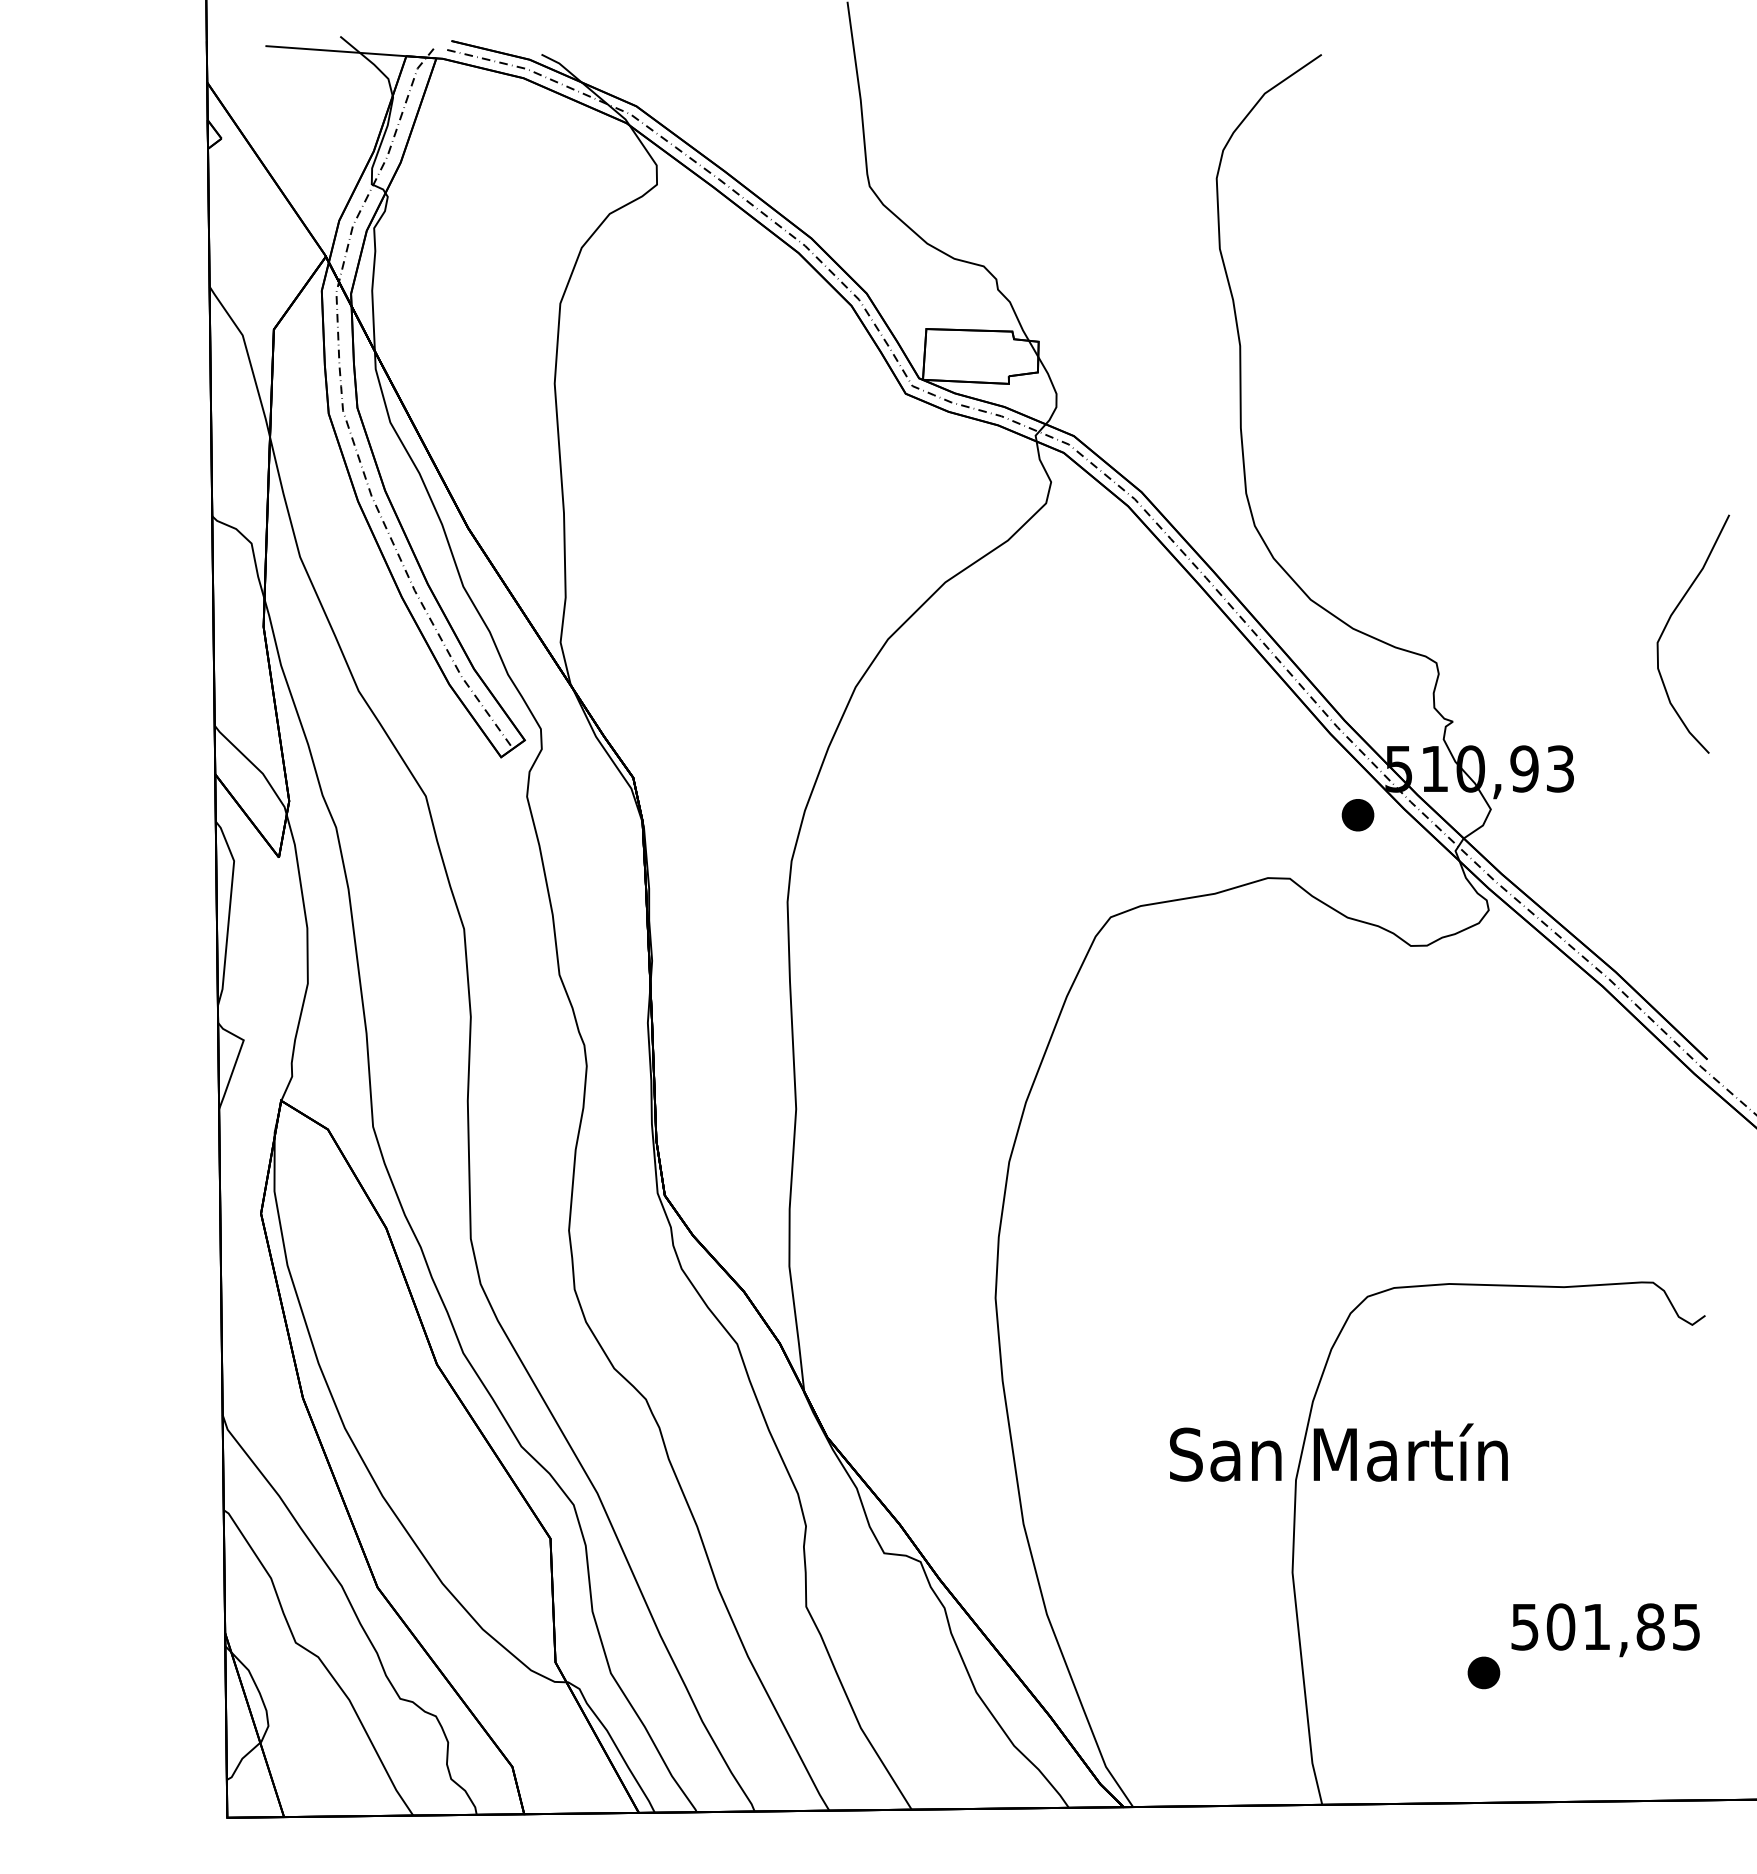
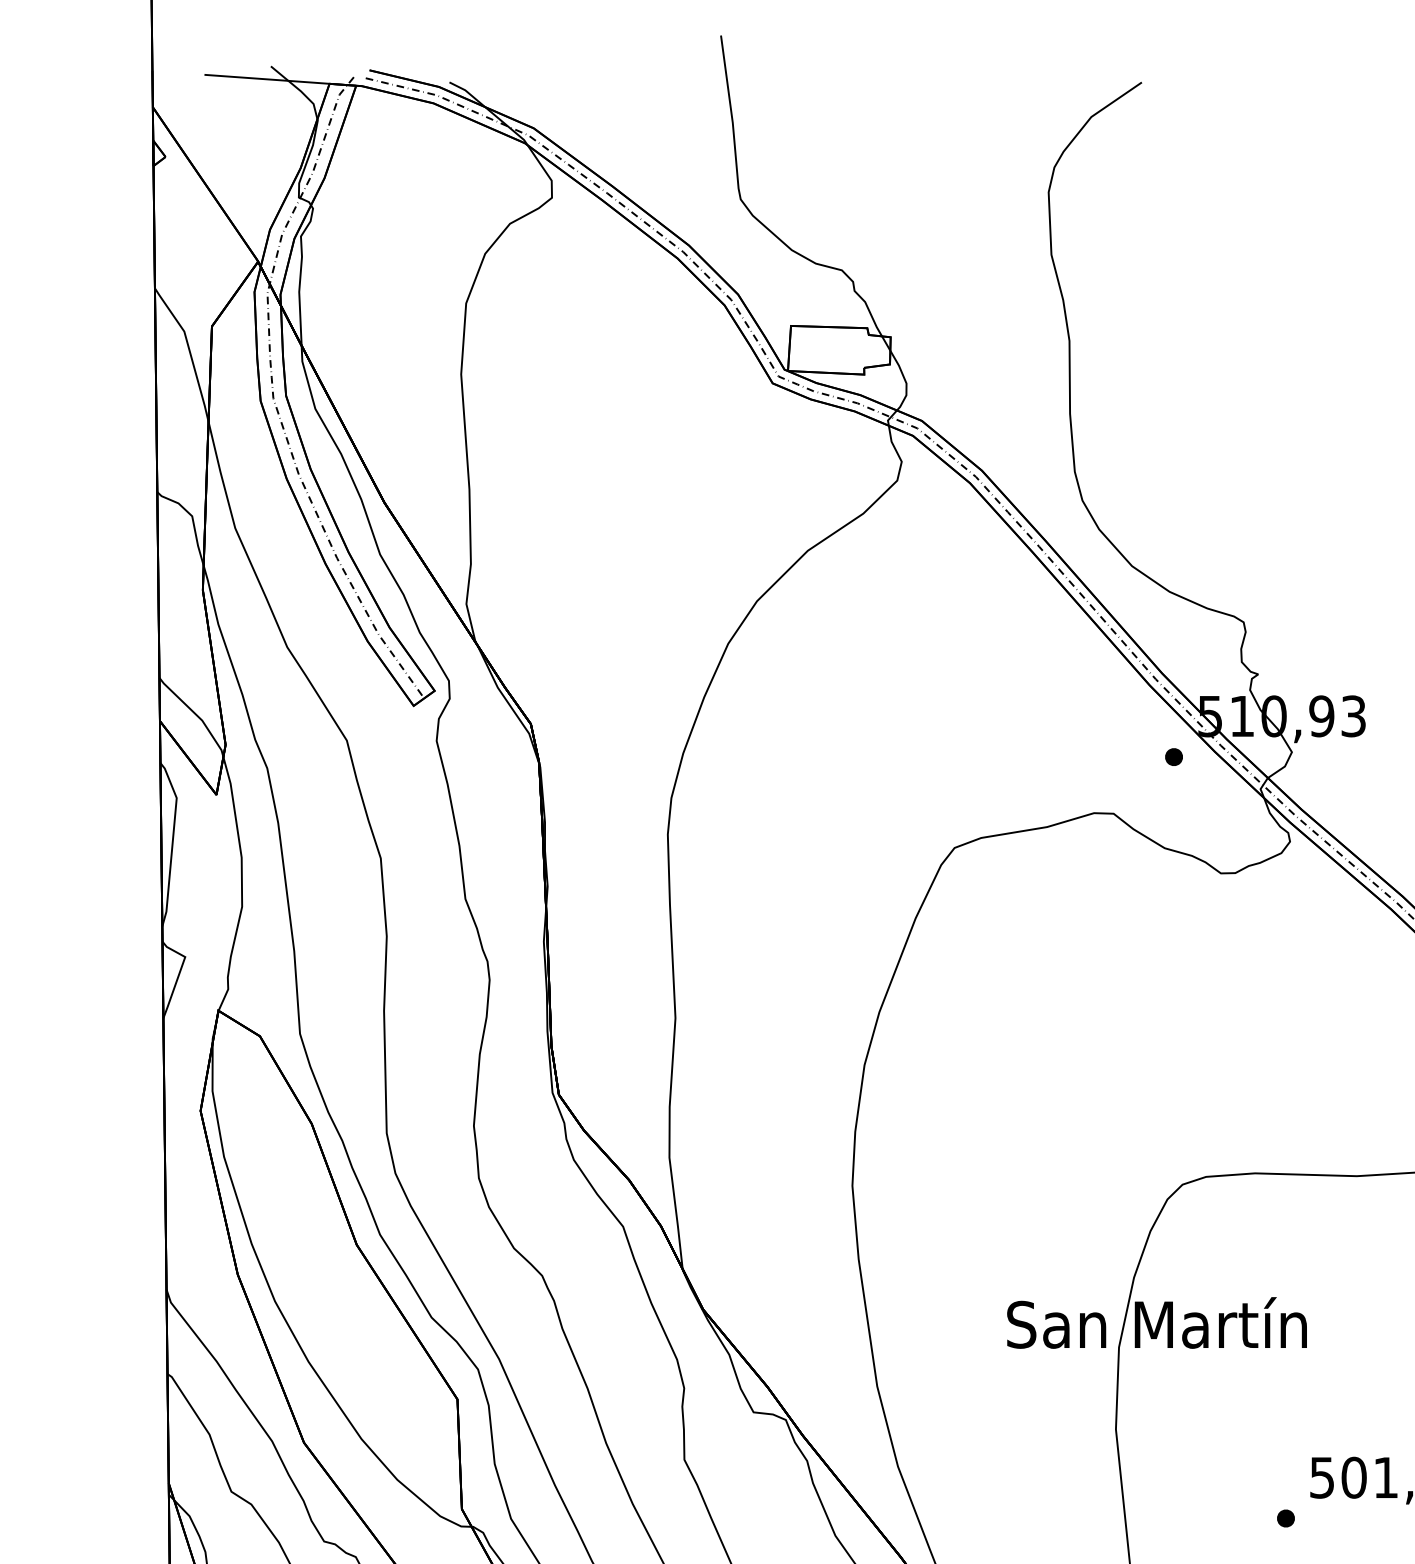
part: (1357, 814) -> (1173, 756), size x0.62
part: (1484, 1672) -> (1286, 1518), size x0.62

